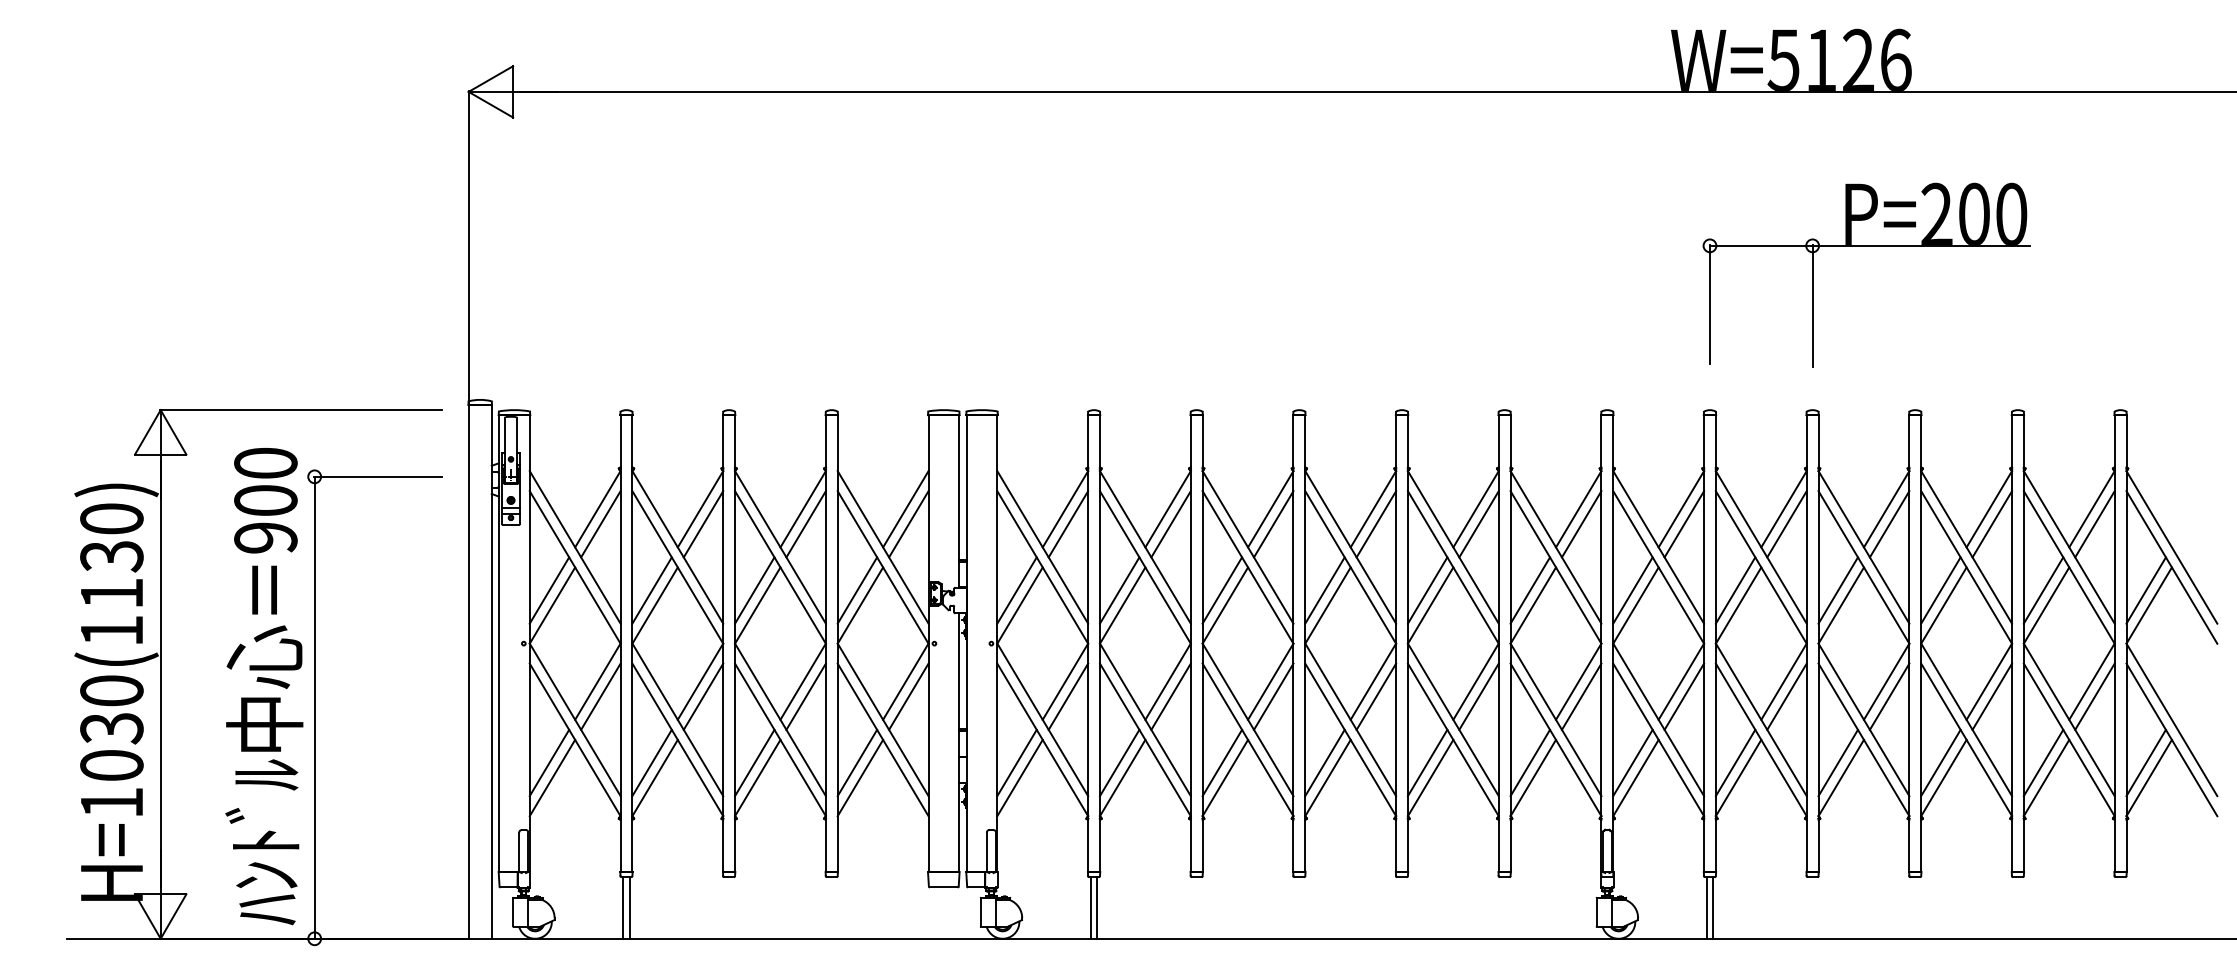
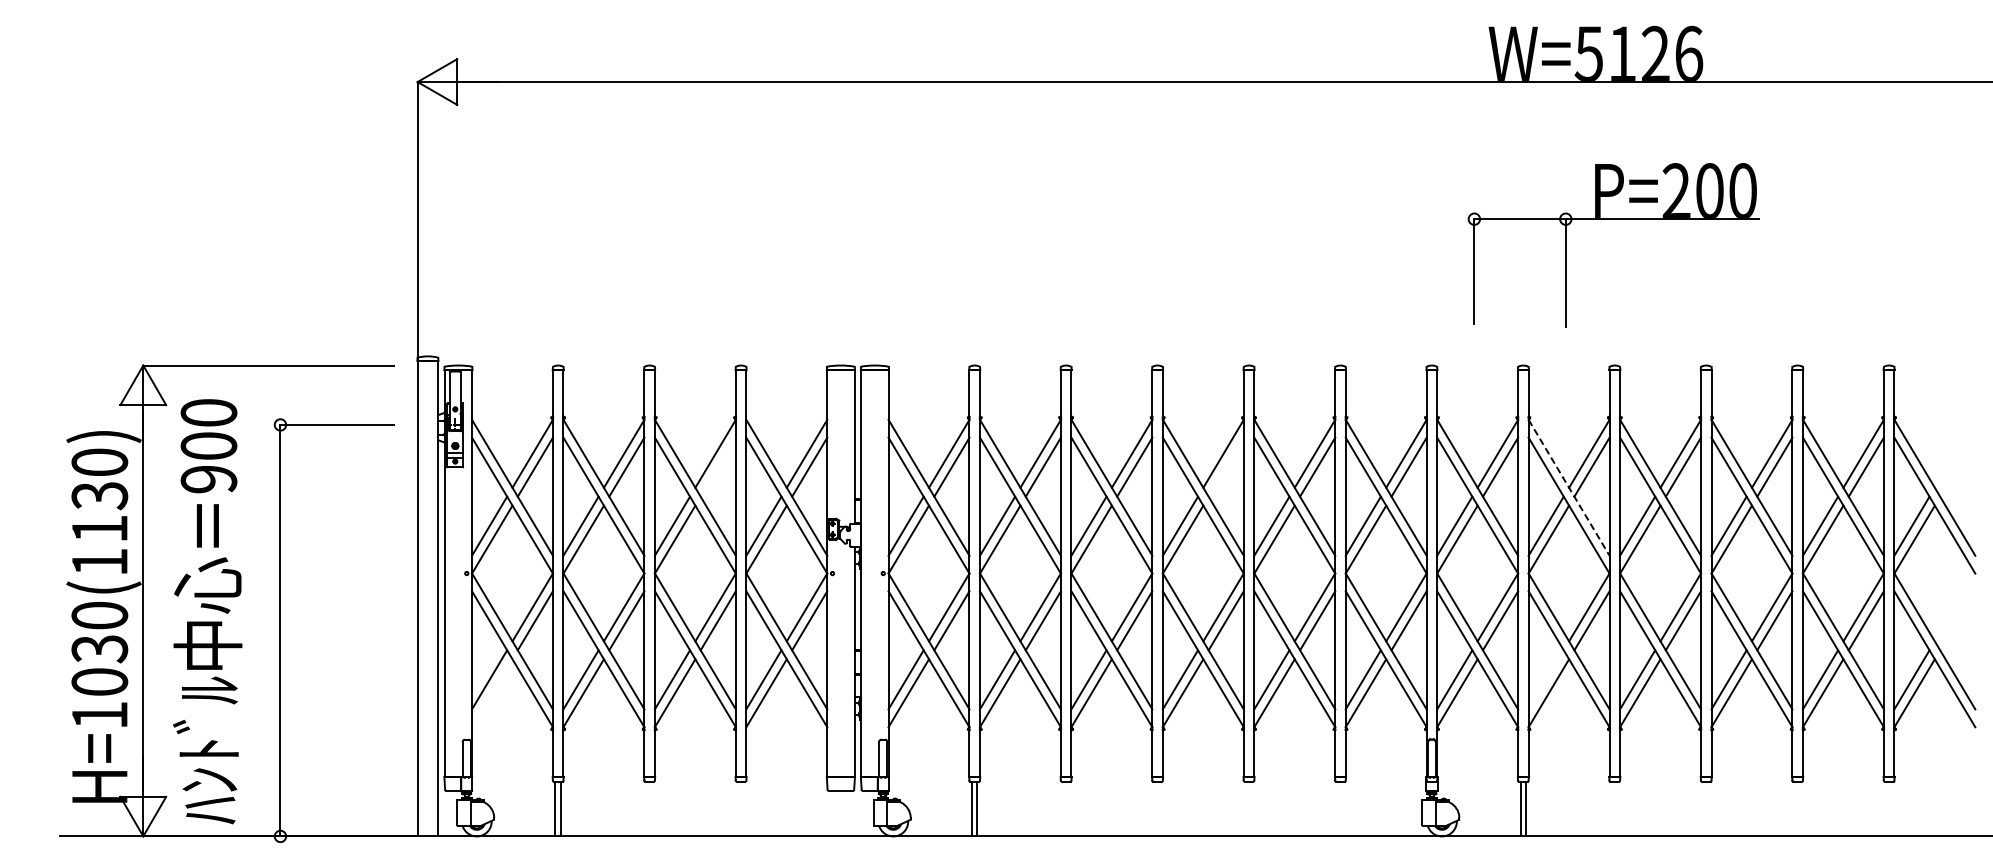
part: (1866, 246) -> (1613, 219), moved
line: (805, 523) -> (717, 466), removed
line: (1375, 523) -> (1225, 466), removed
line: (1761, 548) -> (1569, 488), solid -> dashed
text: (264, 686) -> (207, 611), moved
line: (1734, 762) -> (1545, 679), removed
line: (552, 778) -> (492, 693), removed

